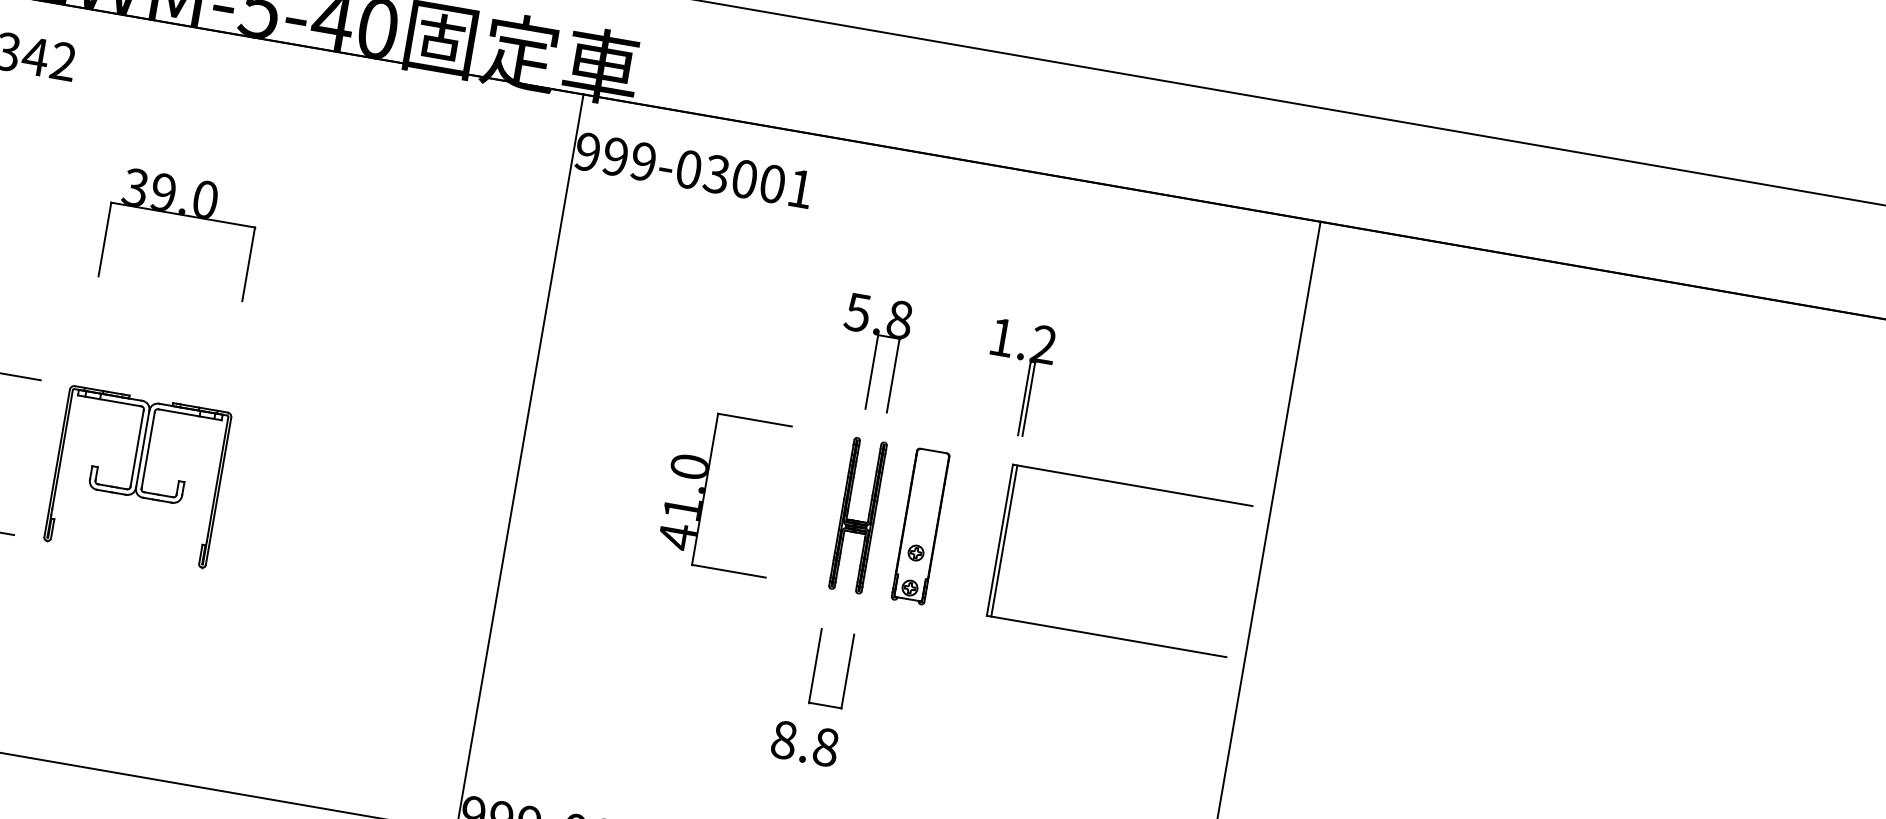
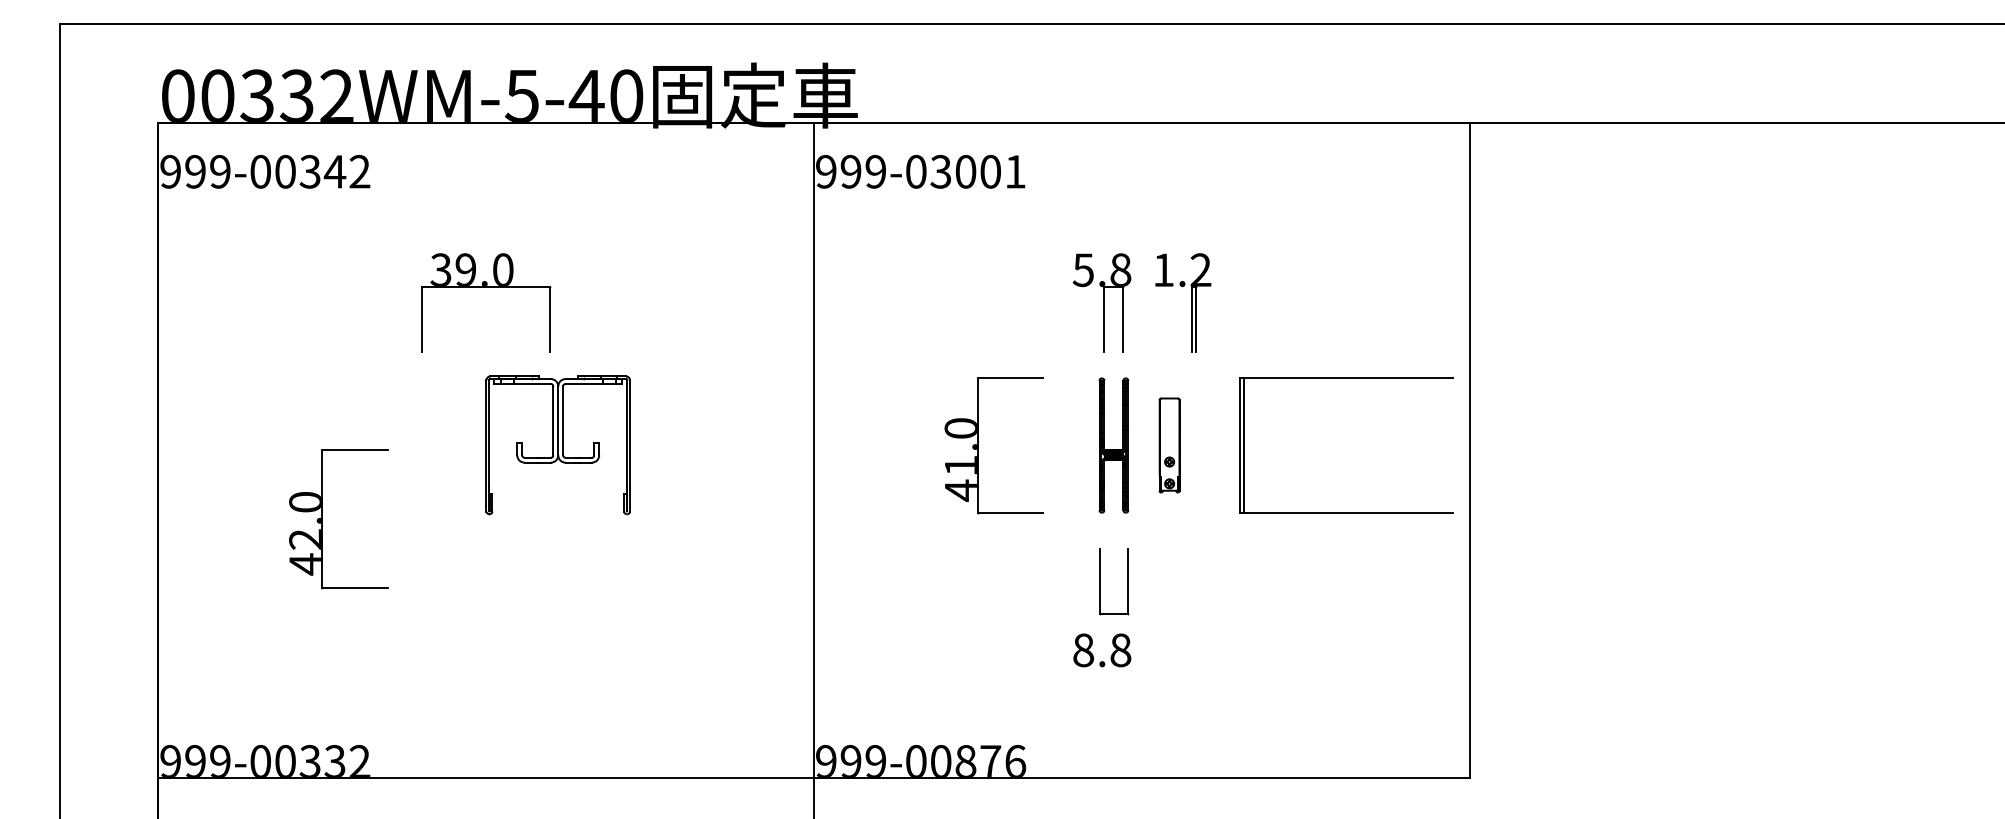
part: (1026, 379) -> (1191, 302), moved
part: (137, 476) -> (557, 445), moved
part: (920, 526) -> (1169, 445), size x0.7

